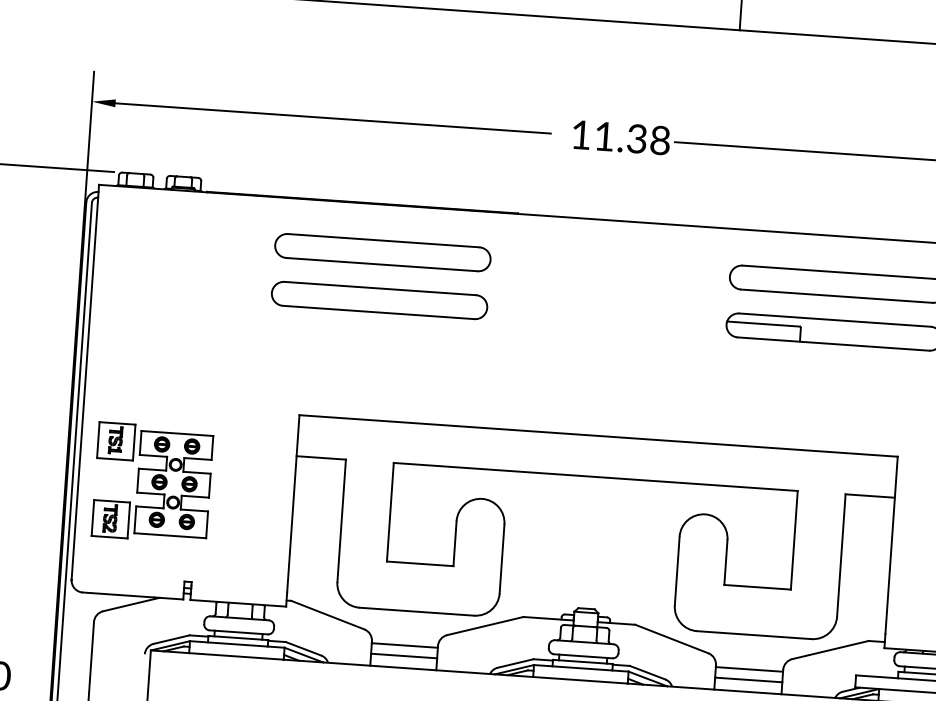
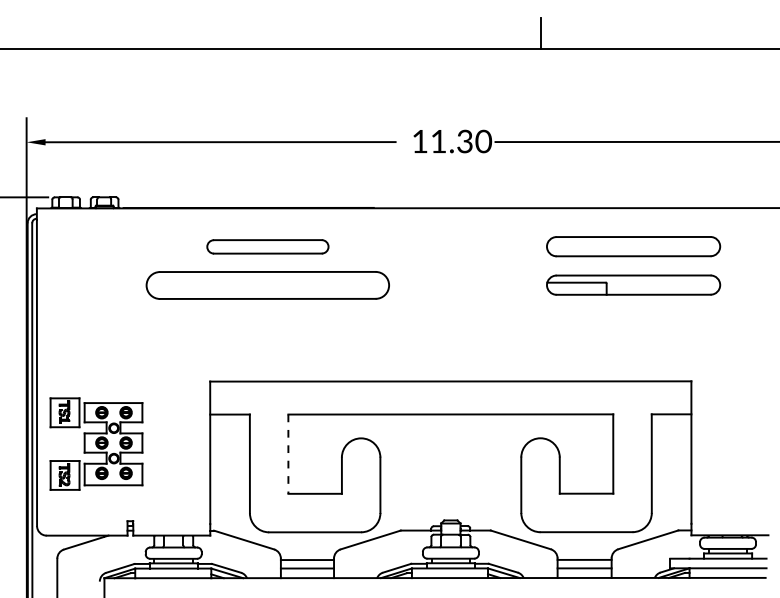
text: (660, 140) -> (483, 141), 11.38 -> 11.30
part: (382, 252) -> (267, 246), size x0.7
part: (379, 299) -> (267, 284), size x1.4
line: (390, 512) -> (288, 454), solid -> dashed

